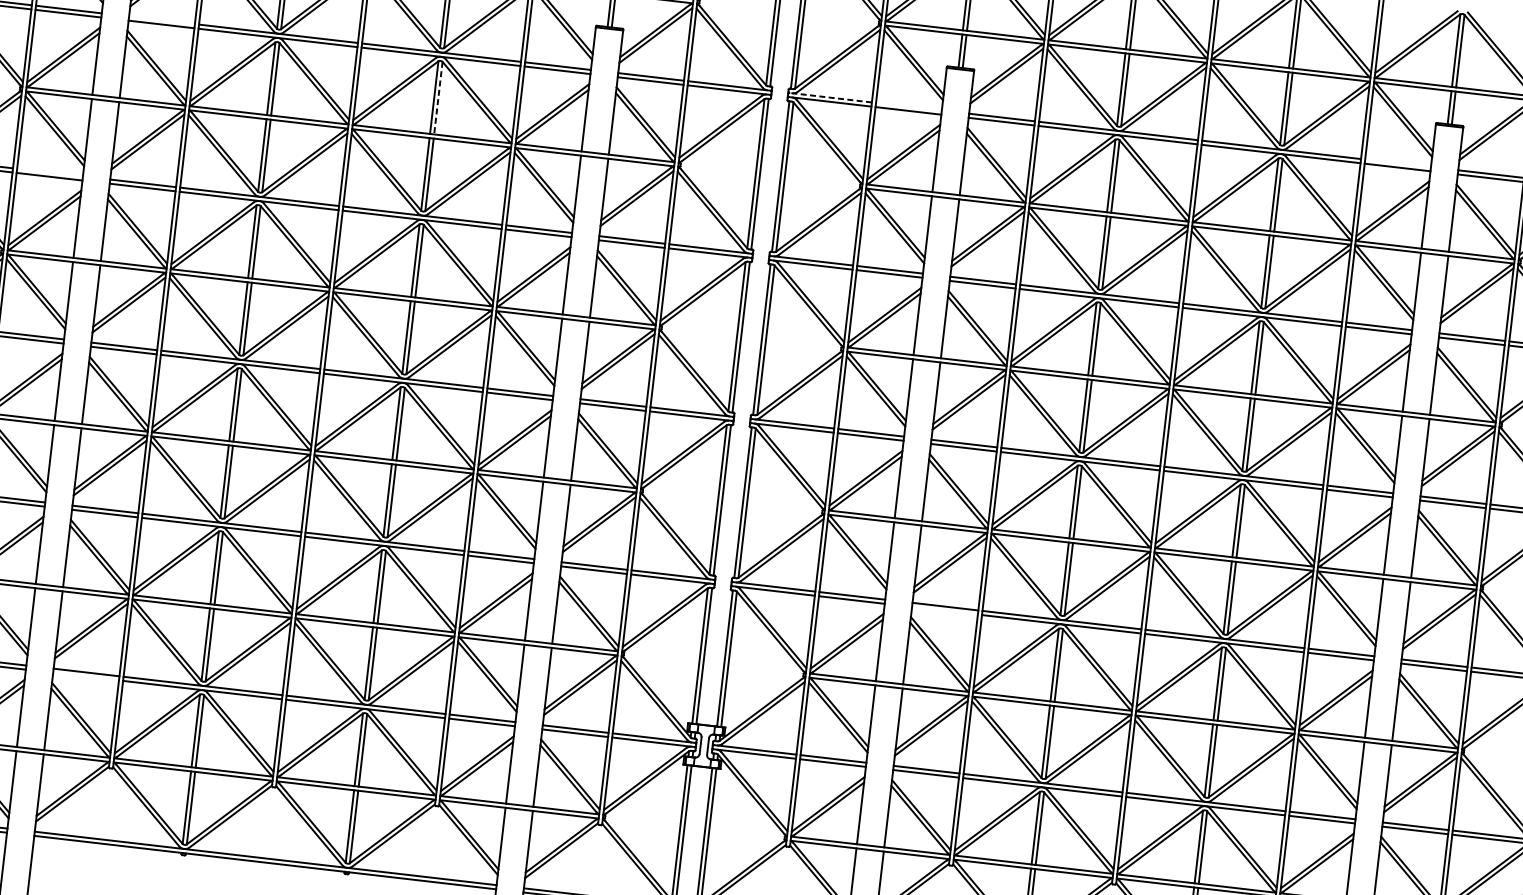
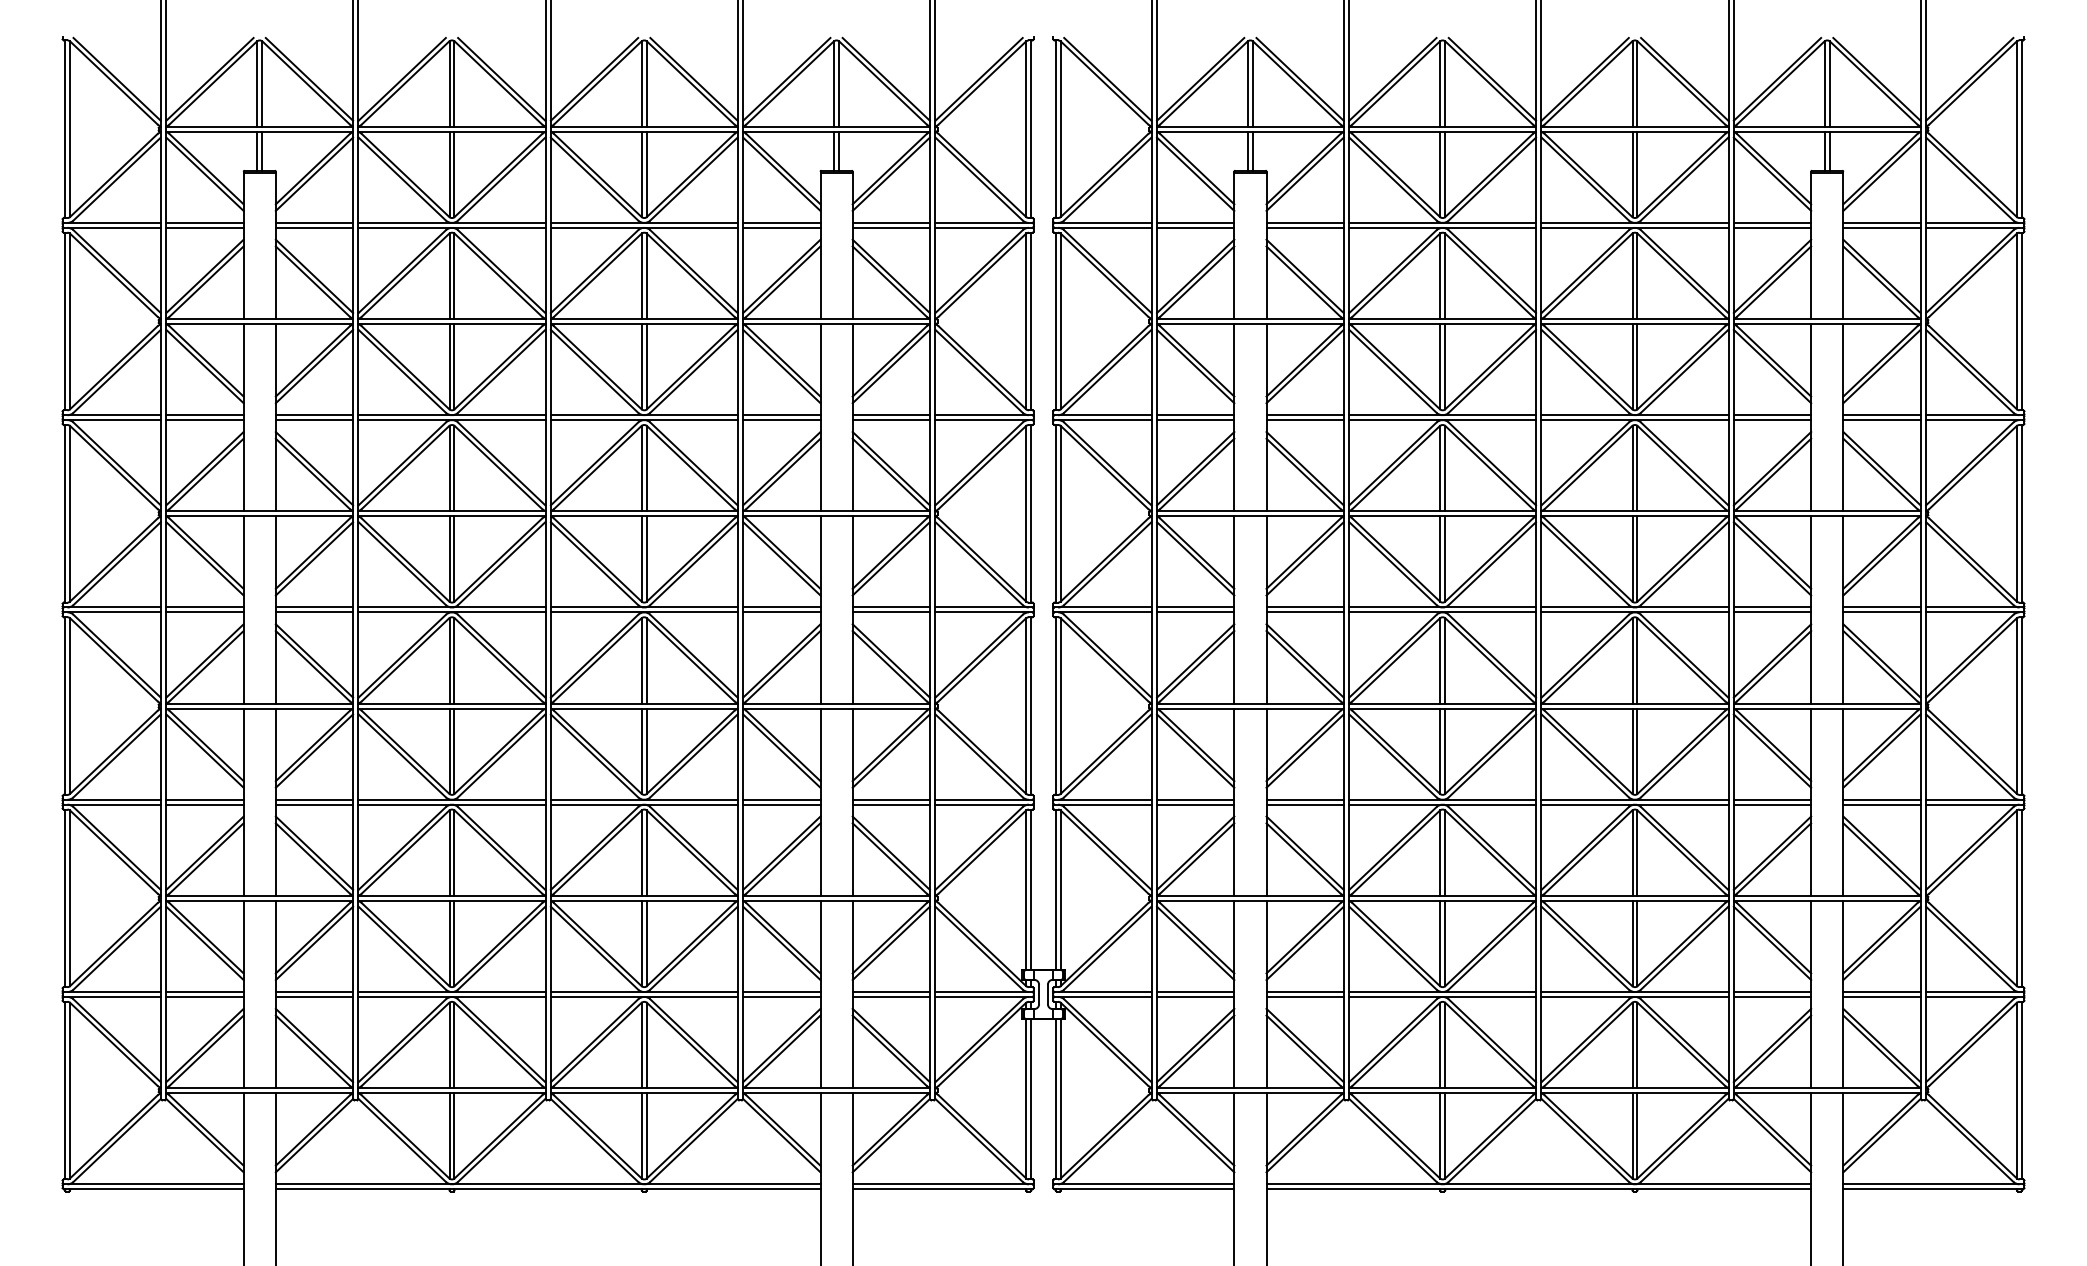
line: (161, 19) -> (314, 222), added
line: (830, 97) -> (1103, 222), dashed -> solid
line: (438, 98) -> (646, 276), dashed -> solid
line: (908, 106) -> (1195, 222), added
line: (1398, 162) -> (1772, 222), added
line: (49, 172) -> (204, 415), added
line: (945, 610) -> (1305, 804), added
line: (85, 676) -> (314, 996), added

